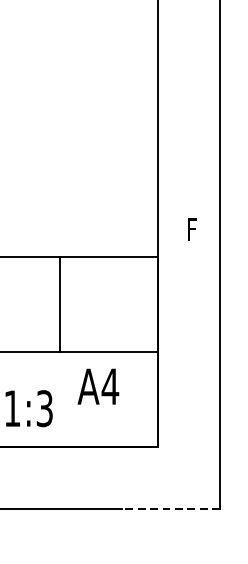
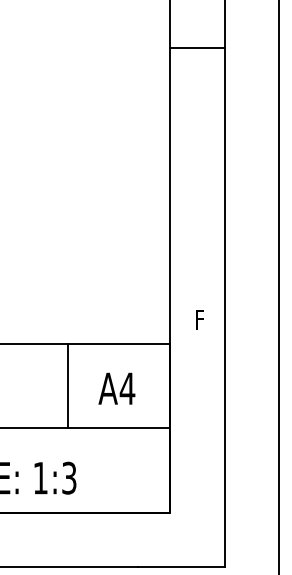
line: (60, 305) -> (68, 386), moved
text: (97, 386) -> (116, 388), moved
line: (171, 509) -> (181, 567), dashed -> solid

